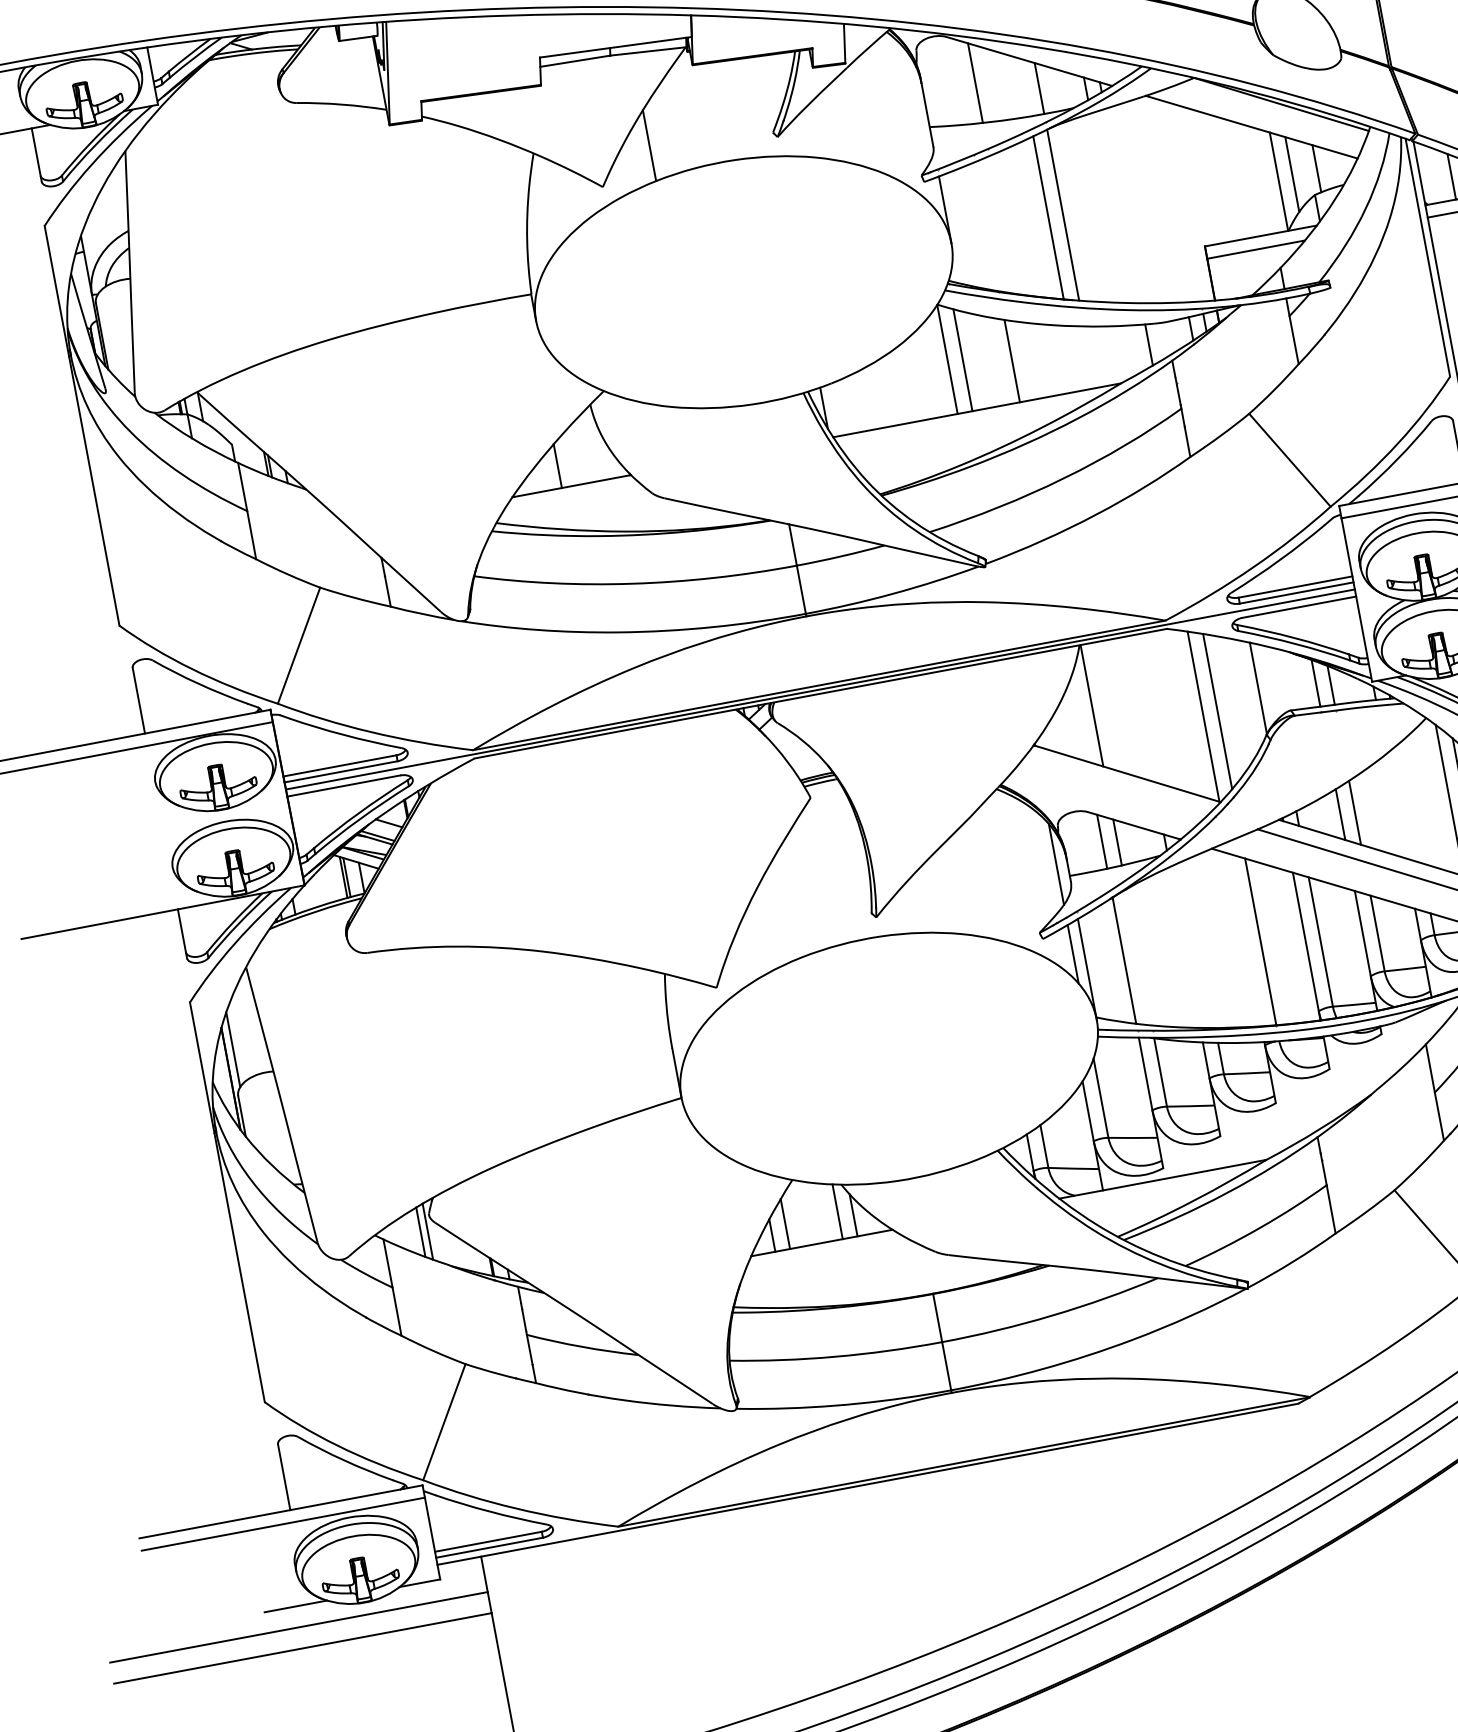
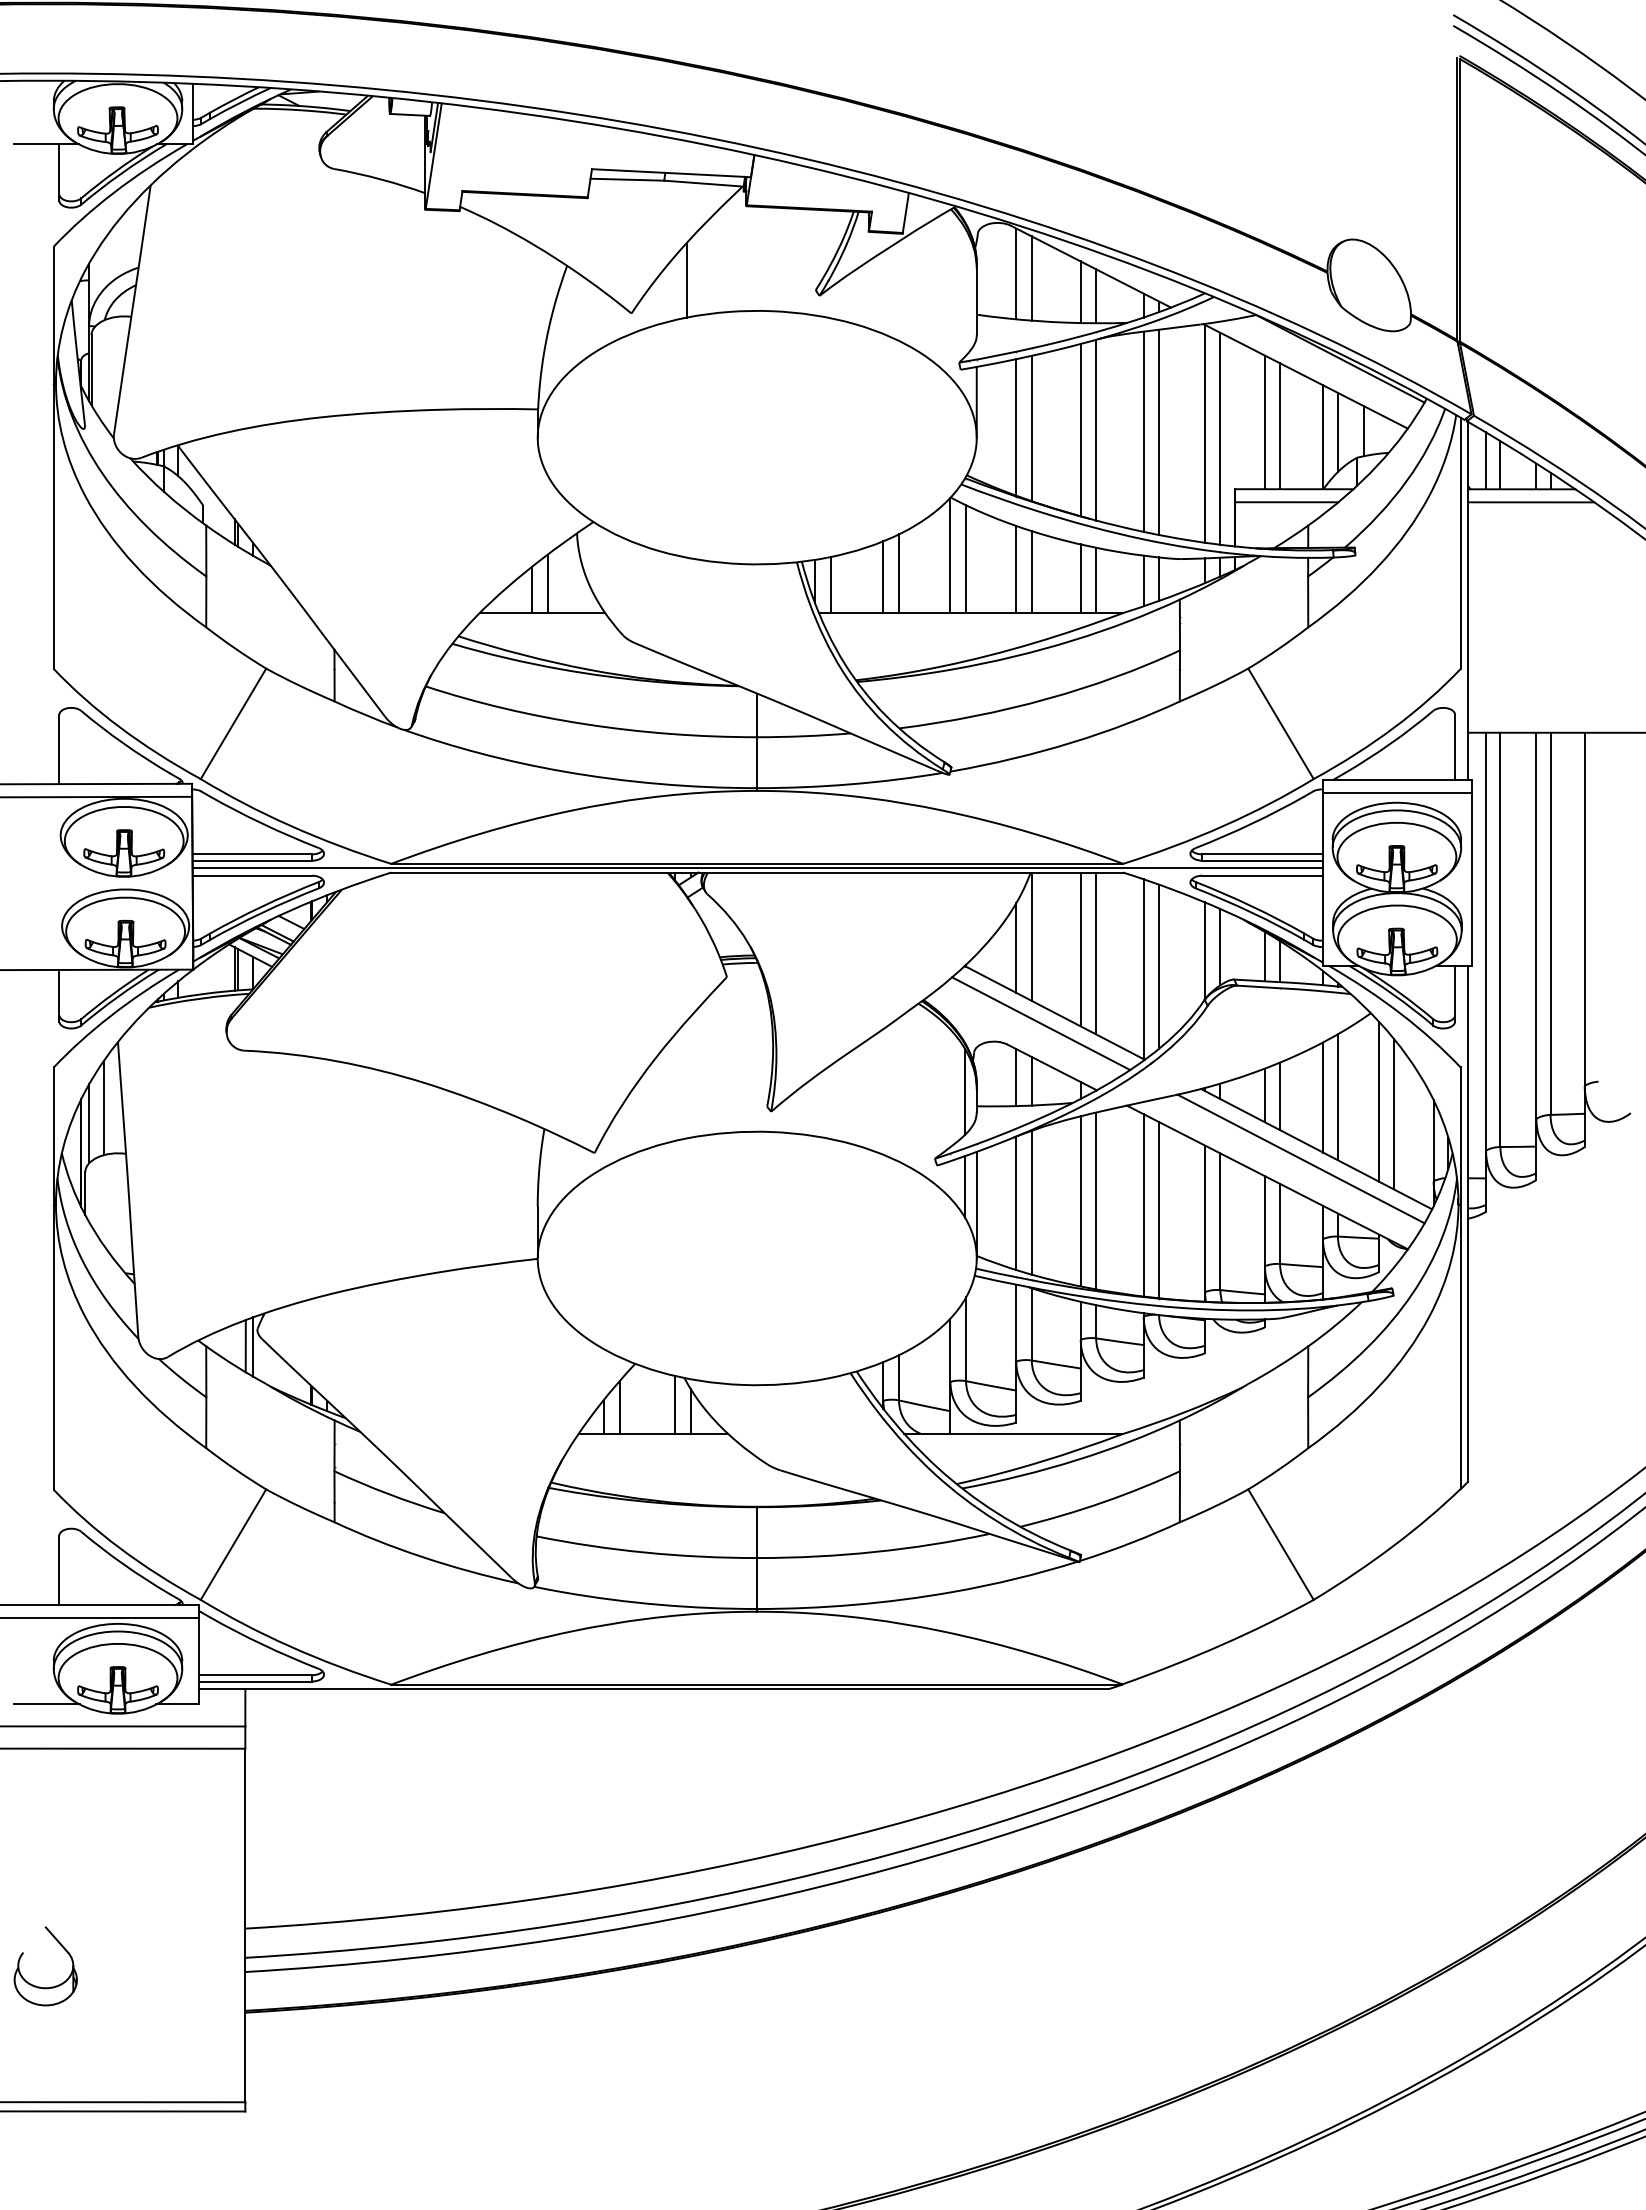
line: (960, 81) -> (1016, 273), added
line: (1023, 87) -> (1080, 292), added
line: (1437, 174) -> (1486, 460), added
line: (1221, 178) -> (1264, 422), added
line: (1236, 179) -> (1280, 426), added
line: (1167, 198) -> (1205, 433), added
line: (1182, 201) -> (1220, 438), added
line: (1123, 206) -> (1159, 432), added
line: (1108, 208) -> (1143, 431), added
line: (1001, 225) -> (1031, 428), added
line: (987, 226) -> (1016, 427), added
line: (1134, 349) -> (1143, 580), added
line: (1090, 357) -> (1096, 580), added
line: (1074, 358) -> (1080, 578), added
line: (1027, 361) -> (1031, 572), added
line: (902, 385) -> (899, 573), added
line: (888, 392) -> (883, 577), added
line: (839, 409) -> (830, 585), added
line: (571, 457) -> (547, 583), added
line: (1272, 682) -> (1220, 947), added
line: (1140, 709) -> (1080, 949), added
line: (1156, 710) -> (1096, 953), added
line: (1079, 718) -> (1016, 947), added
line: (1116, 786) -> (1041, 1023), added
line: (1409, 803) -> (1337, 1097), added
line: (1396, 806) -> (1323, 1097), added
line: (1245, 940) -> (1143, 1205), added
line: (1199, 943) -> (1096, 1200), added
line: (1184, 947) -> (1080, 1201), added
line: (1138, 957) -> (1031, 1202), added
line: (244, 1032) -> (103, 1108), added

